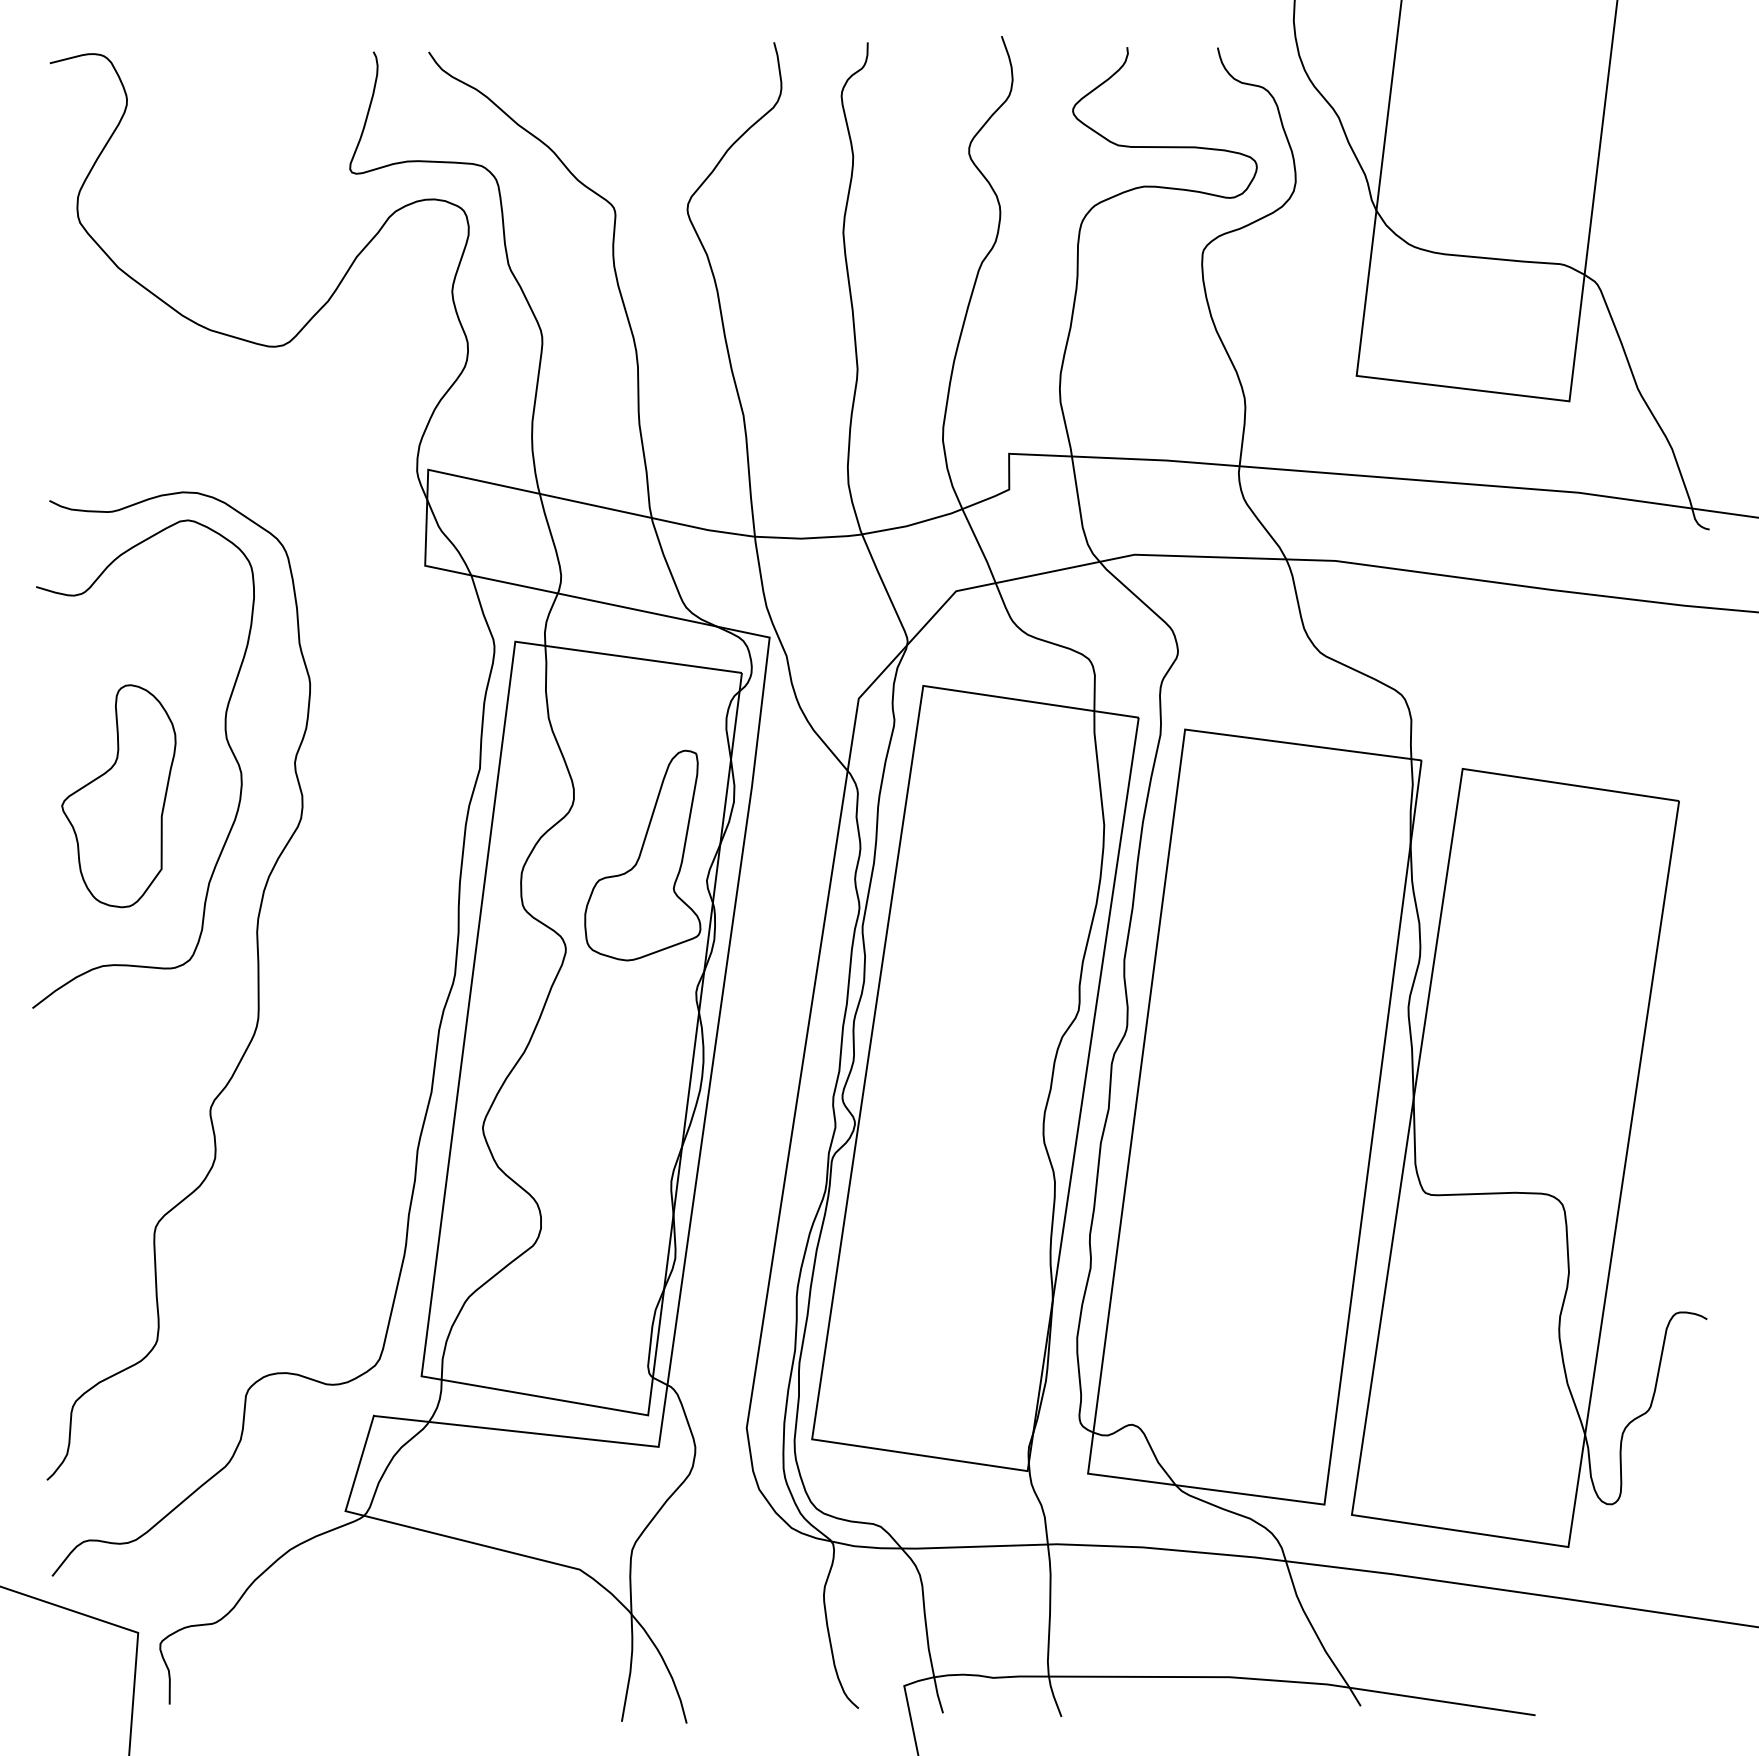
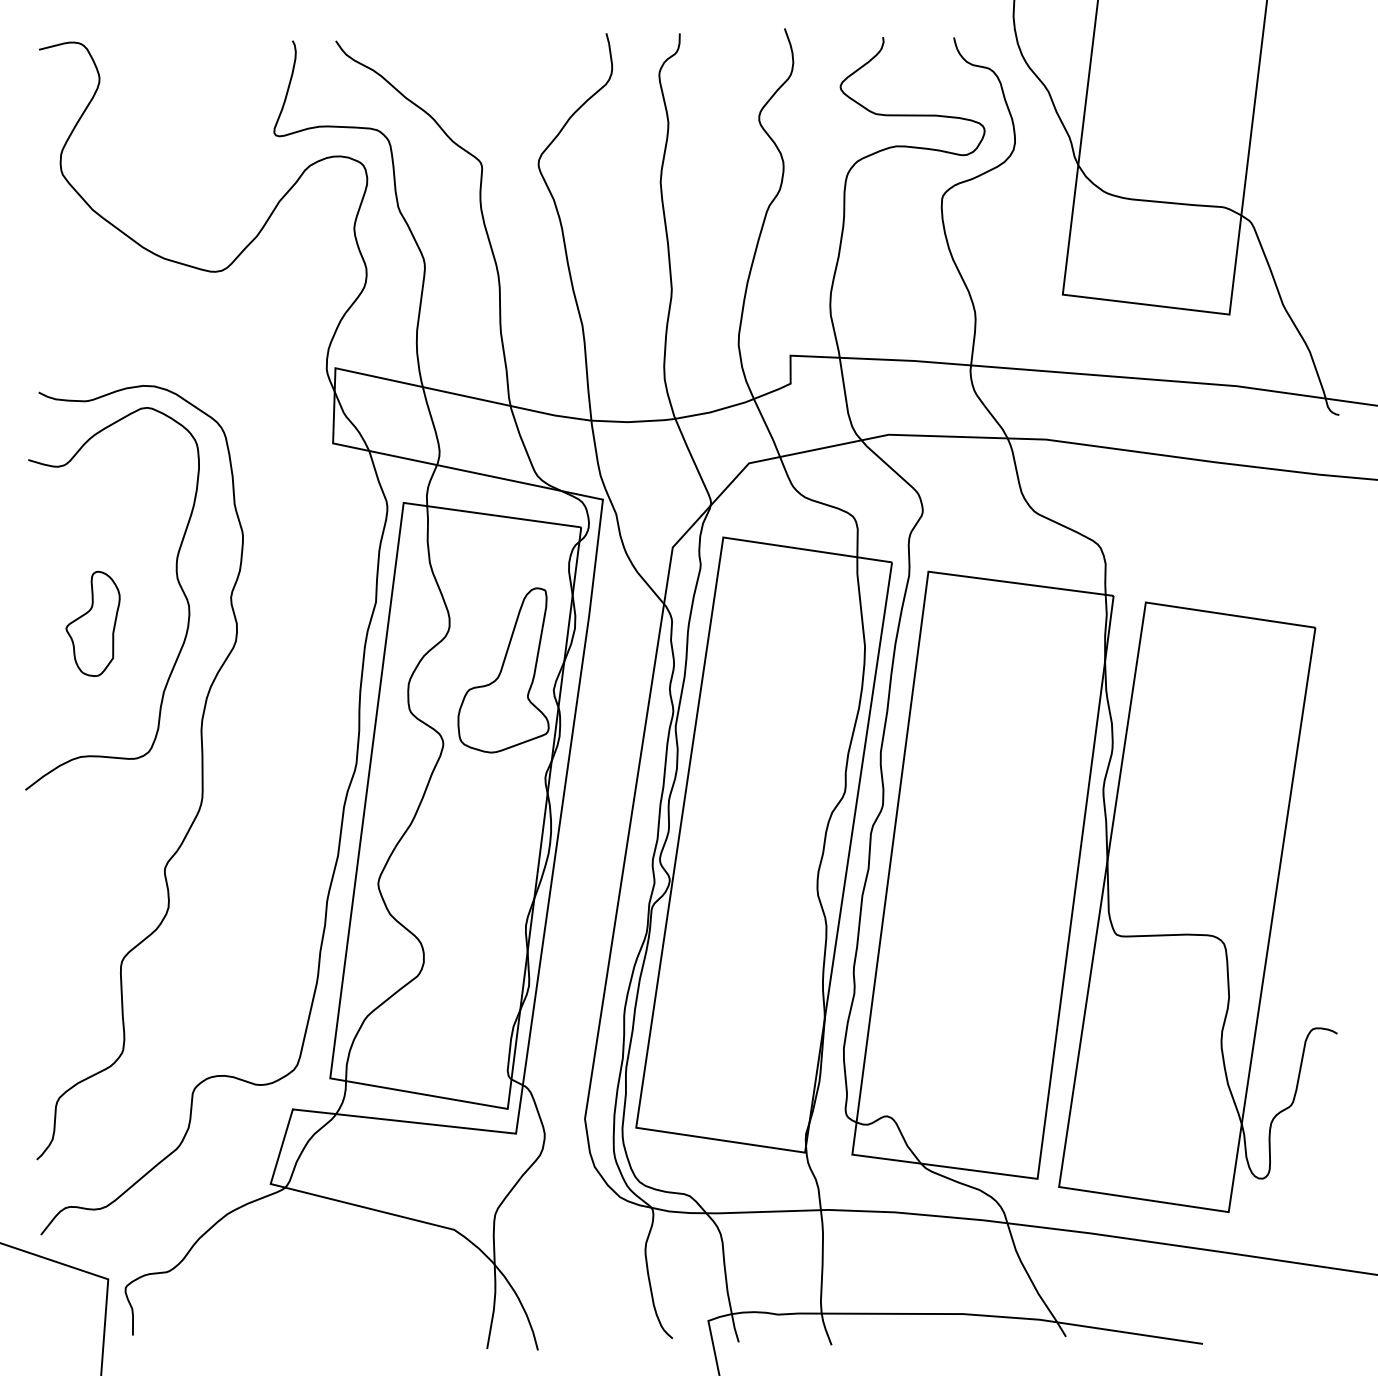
part: (118, 795) -> (92, 623), size x0.6

